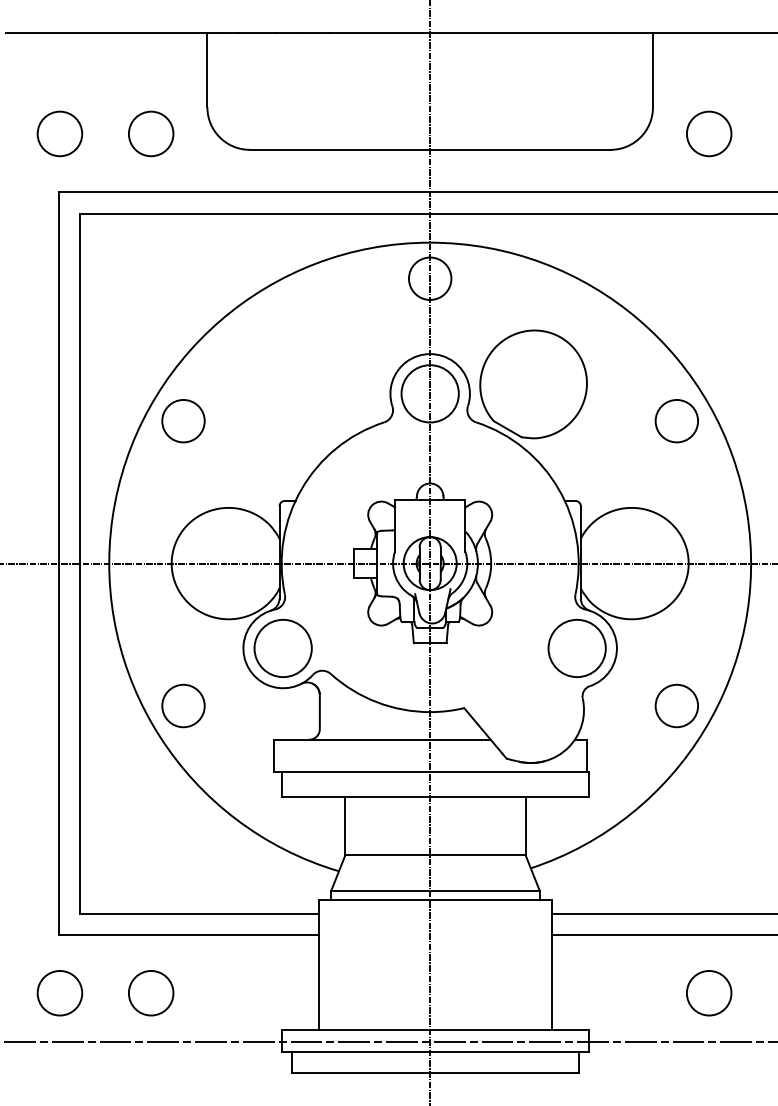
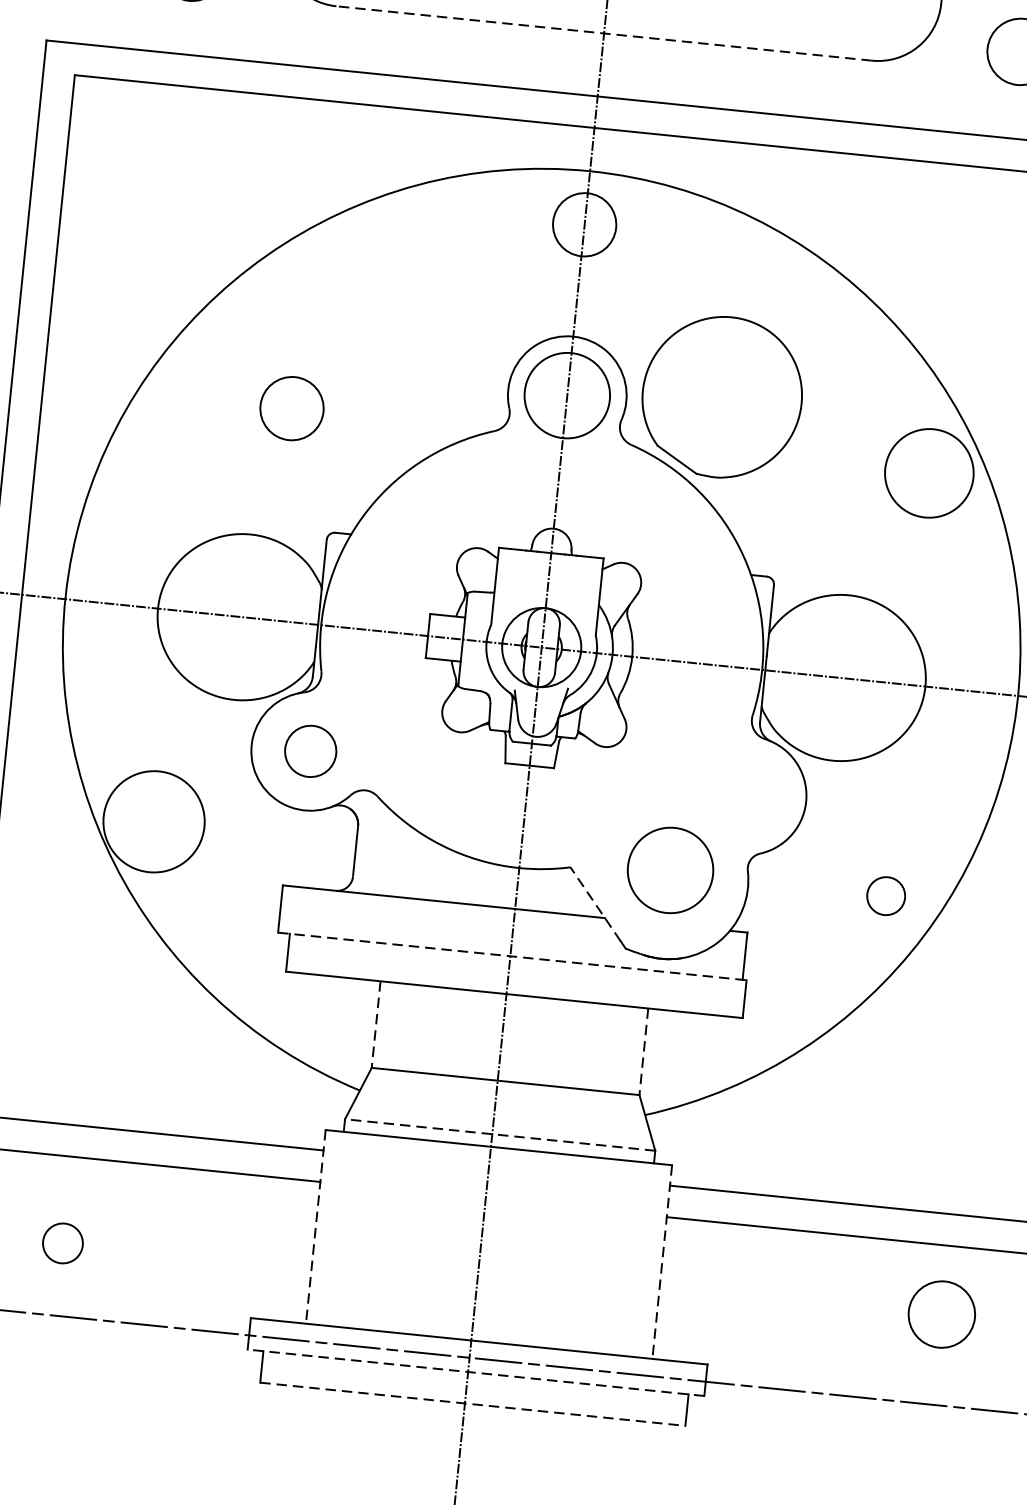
line: (429, 149) -> (603, 32), solid -> dashed
circle: (676, 420) -> (928, 472), size x1.4
circle: (183, 421) -> (291, 409), moved
circle: (576, 647) -> (669, 868), moved
circle: (282, 648) -> (309, 751), size x0.6
circle: (183, 705) -> (154, 821), size x1.6
circle: (676, 705) -> (885, 895), size x0.6
line: (483, 731) -> (595, 904), solid -> dashed
line: (431, 771) -> (512, 956), solid -> dashed
line: (345, 826) -> (376, 1025), solid -> dashed
line: (525, 826) -> (643, 1052), solid -> dashed
line: (435, 891) -> (500, 1135), solid -> dashed
line: (318, 965) -> (315, 1227), solid -> dashed
line: (552, 965) -> (662, 1262), solid -> dashed
circle: (151, 993) -> (63, 1243), size x0.6
circle: (709, 993) -> (942, 1315), moved
line: (435, 1051) -> (476, 1372), solid -> dashed
line: (435, 1072) -> (472, 1403), solid -> dashed

